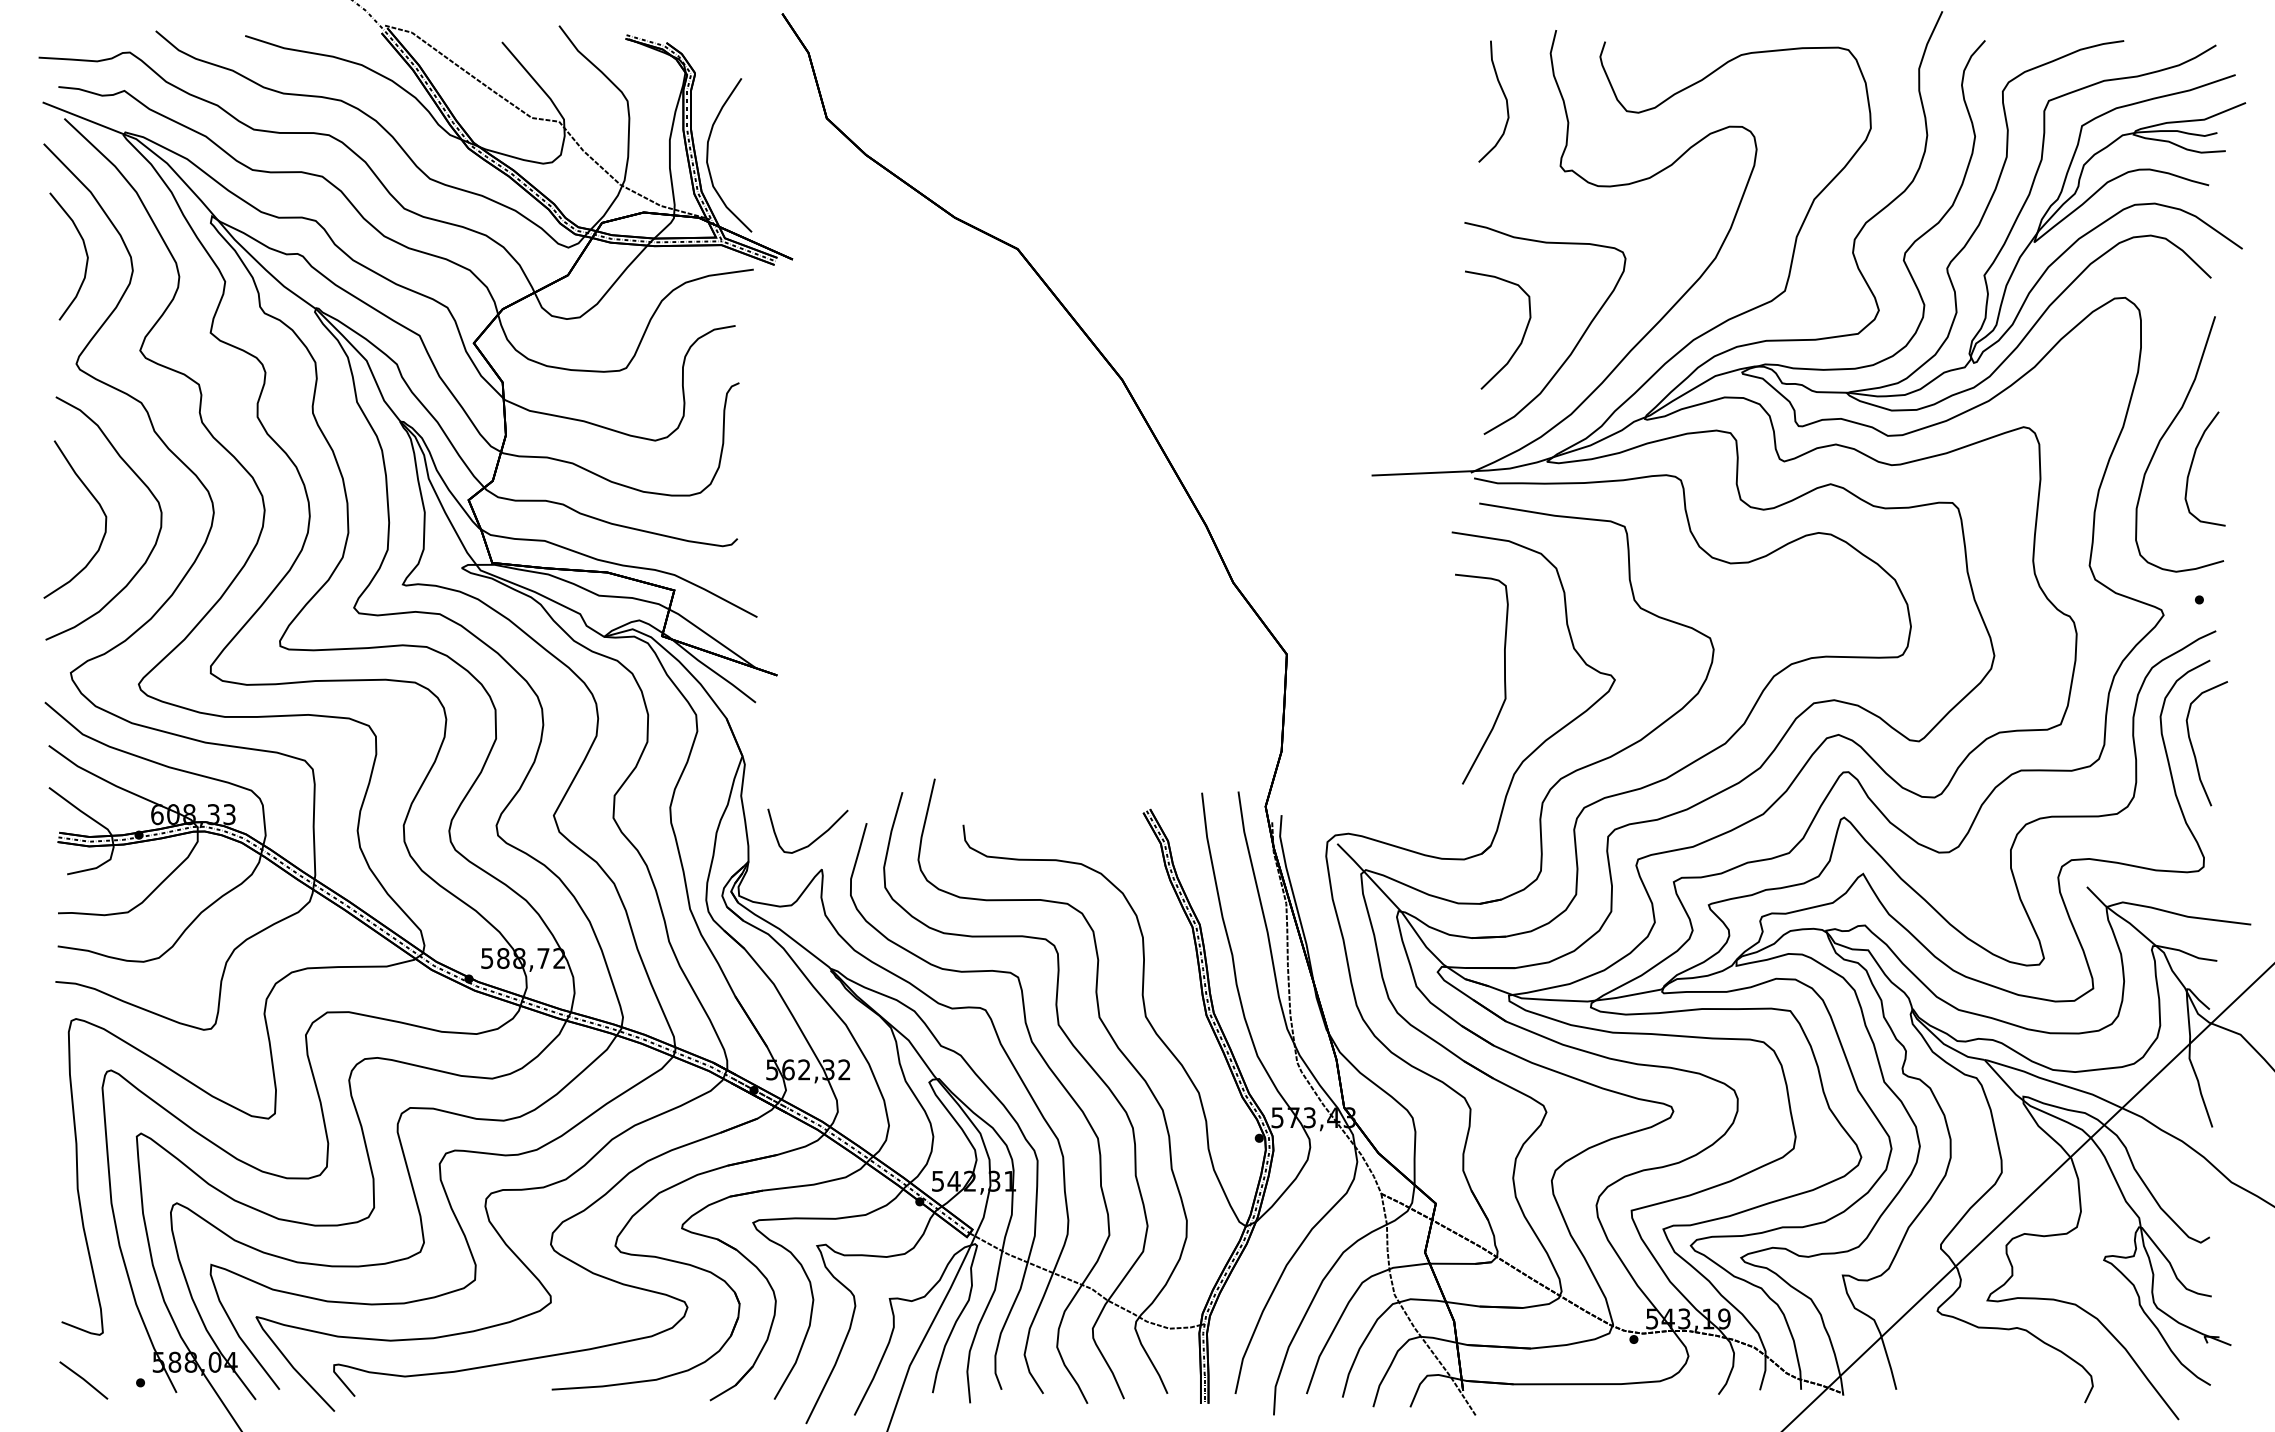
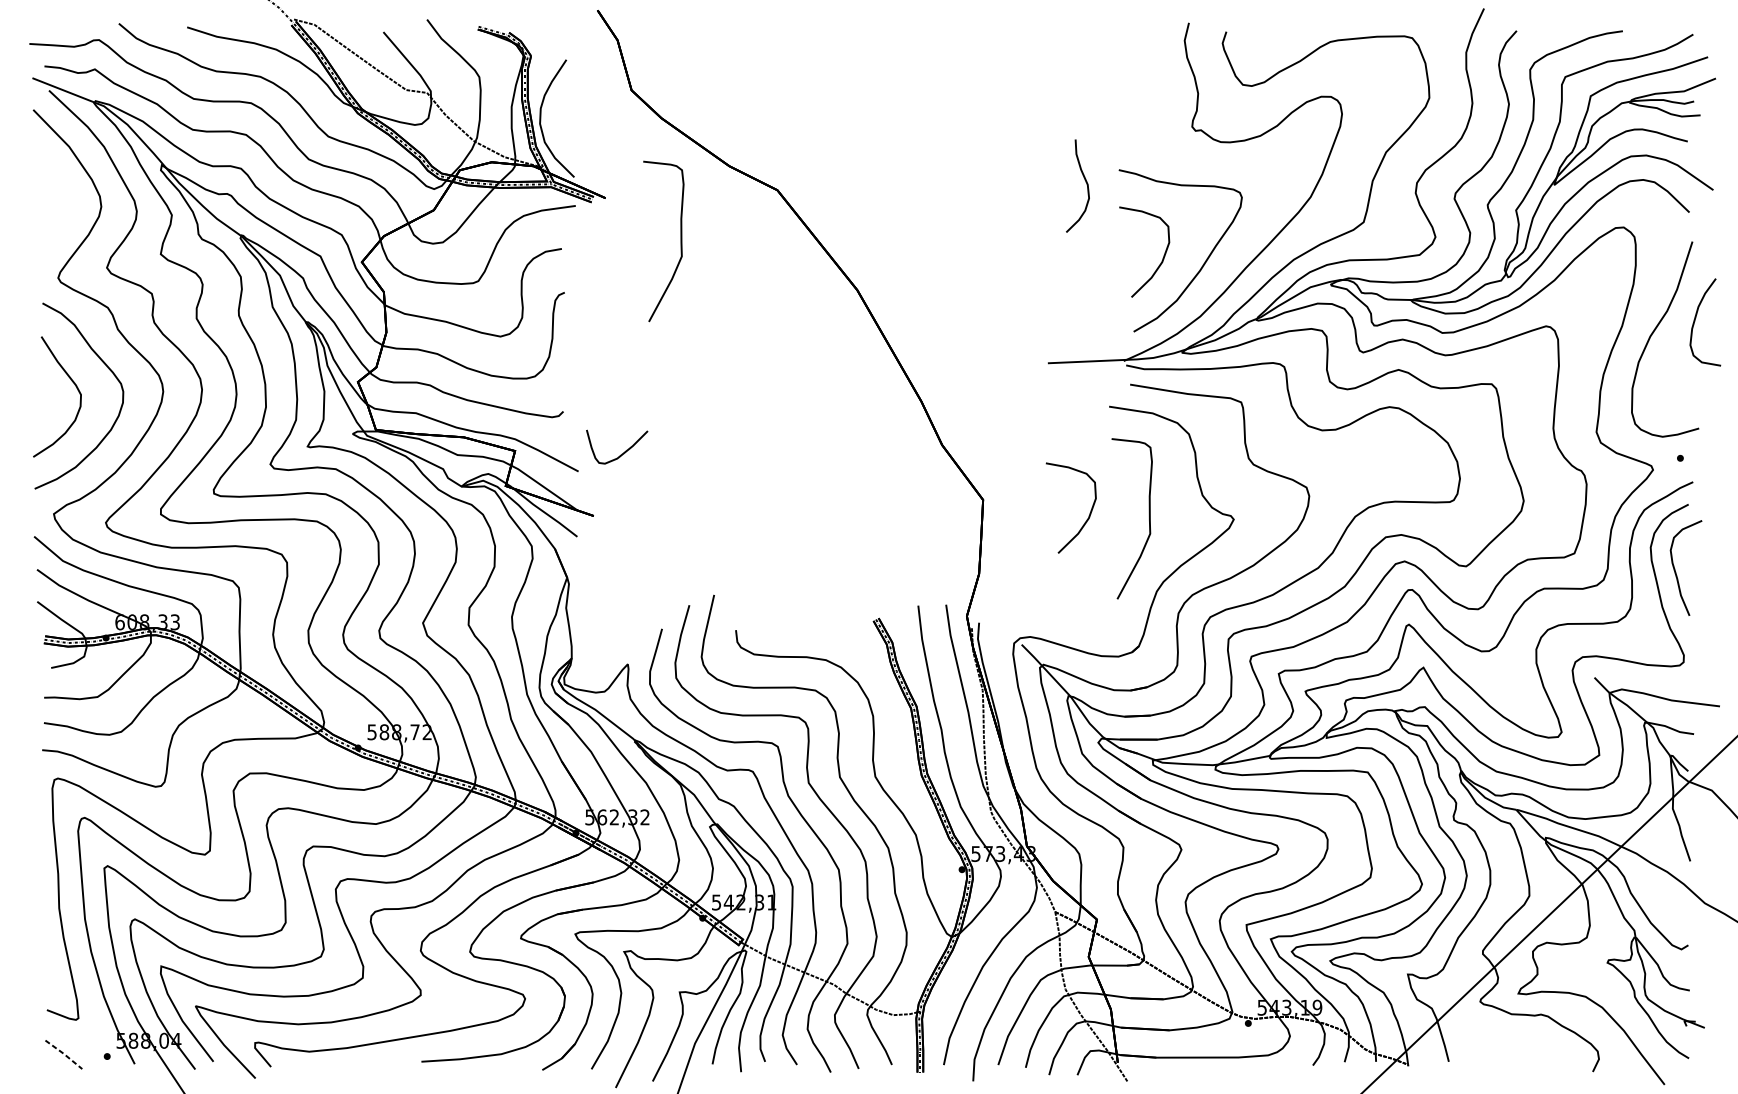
curve: (1503, 95) -> (1085, 181), moved
curve: (85, 253) -> (65, 193), removed
curve: (891, 315) -> (681, 240), added
curve: (2192, 465) -> (1695, 319), moved
curve: (1426, 671) -> (1089, 512), added
curve: (814, 839) -> (622, 453), moved
line: (84, 1379) -> (64, 1053), solid -> dashed

